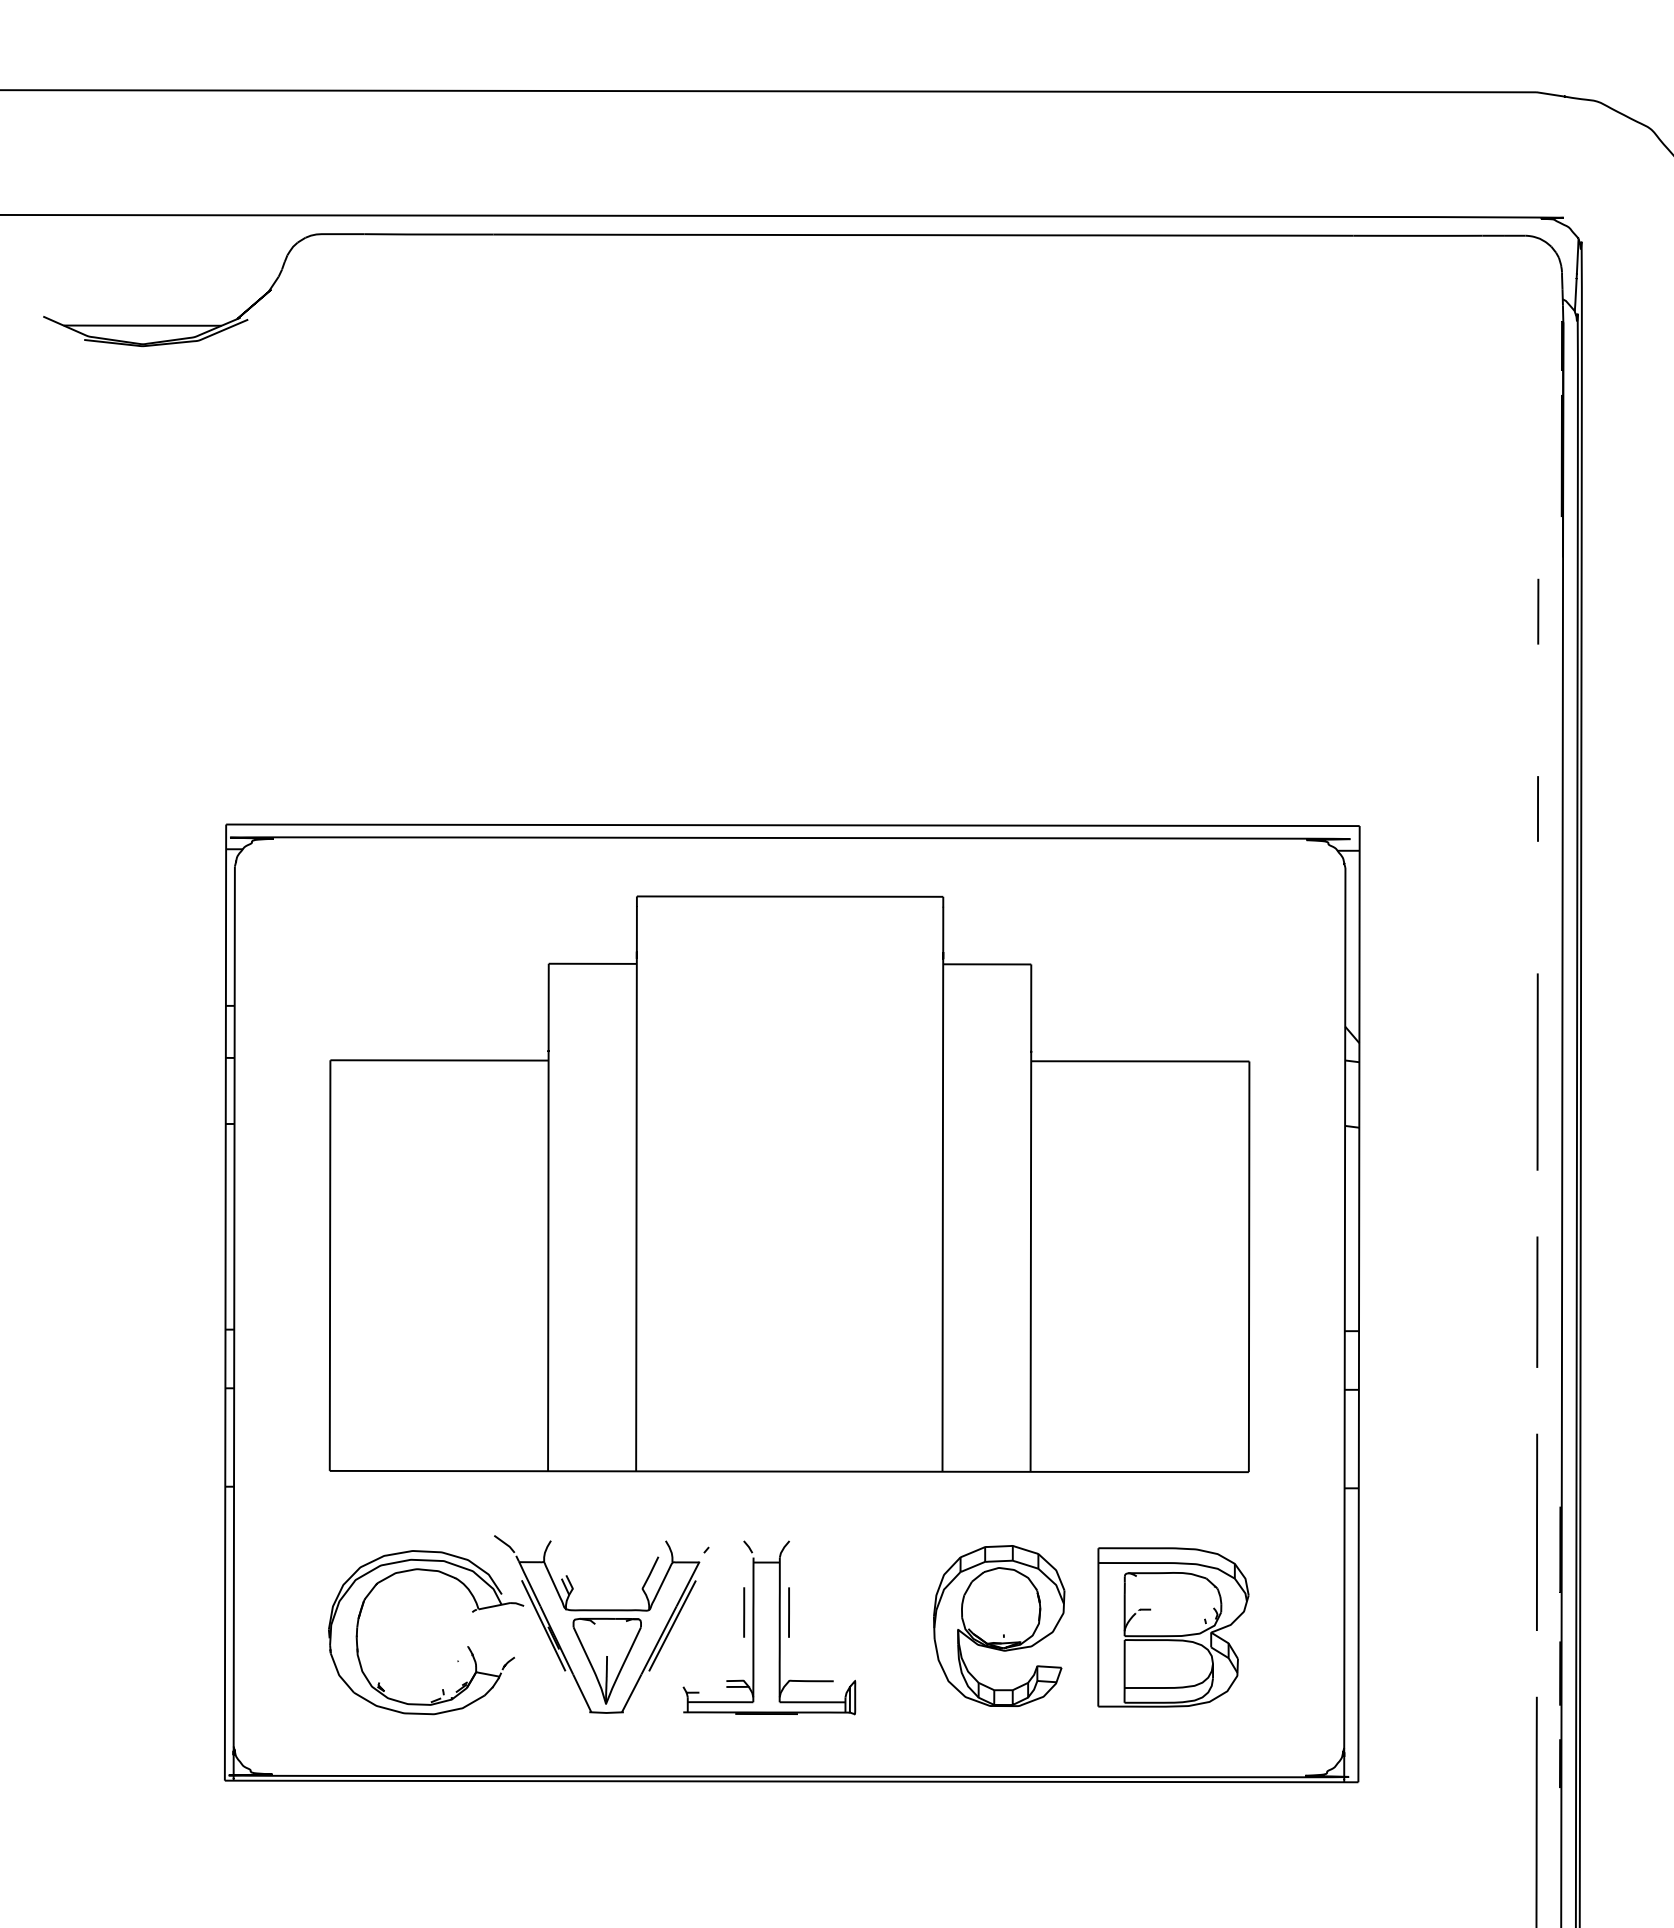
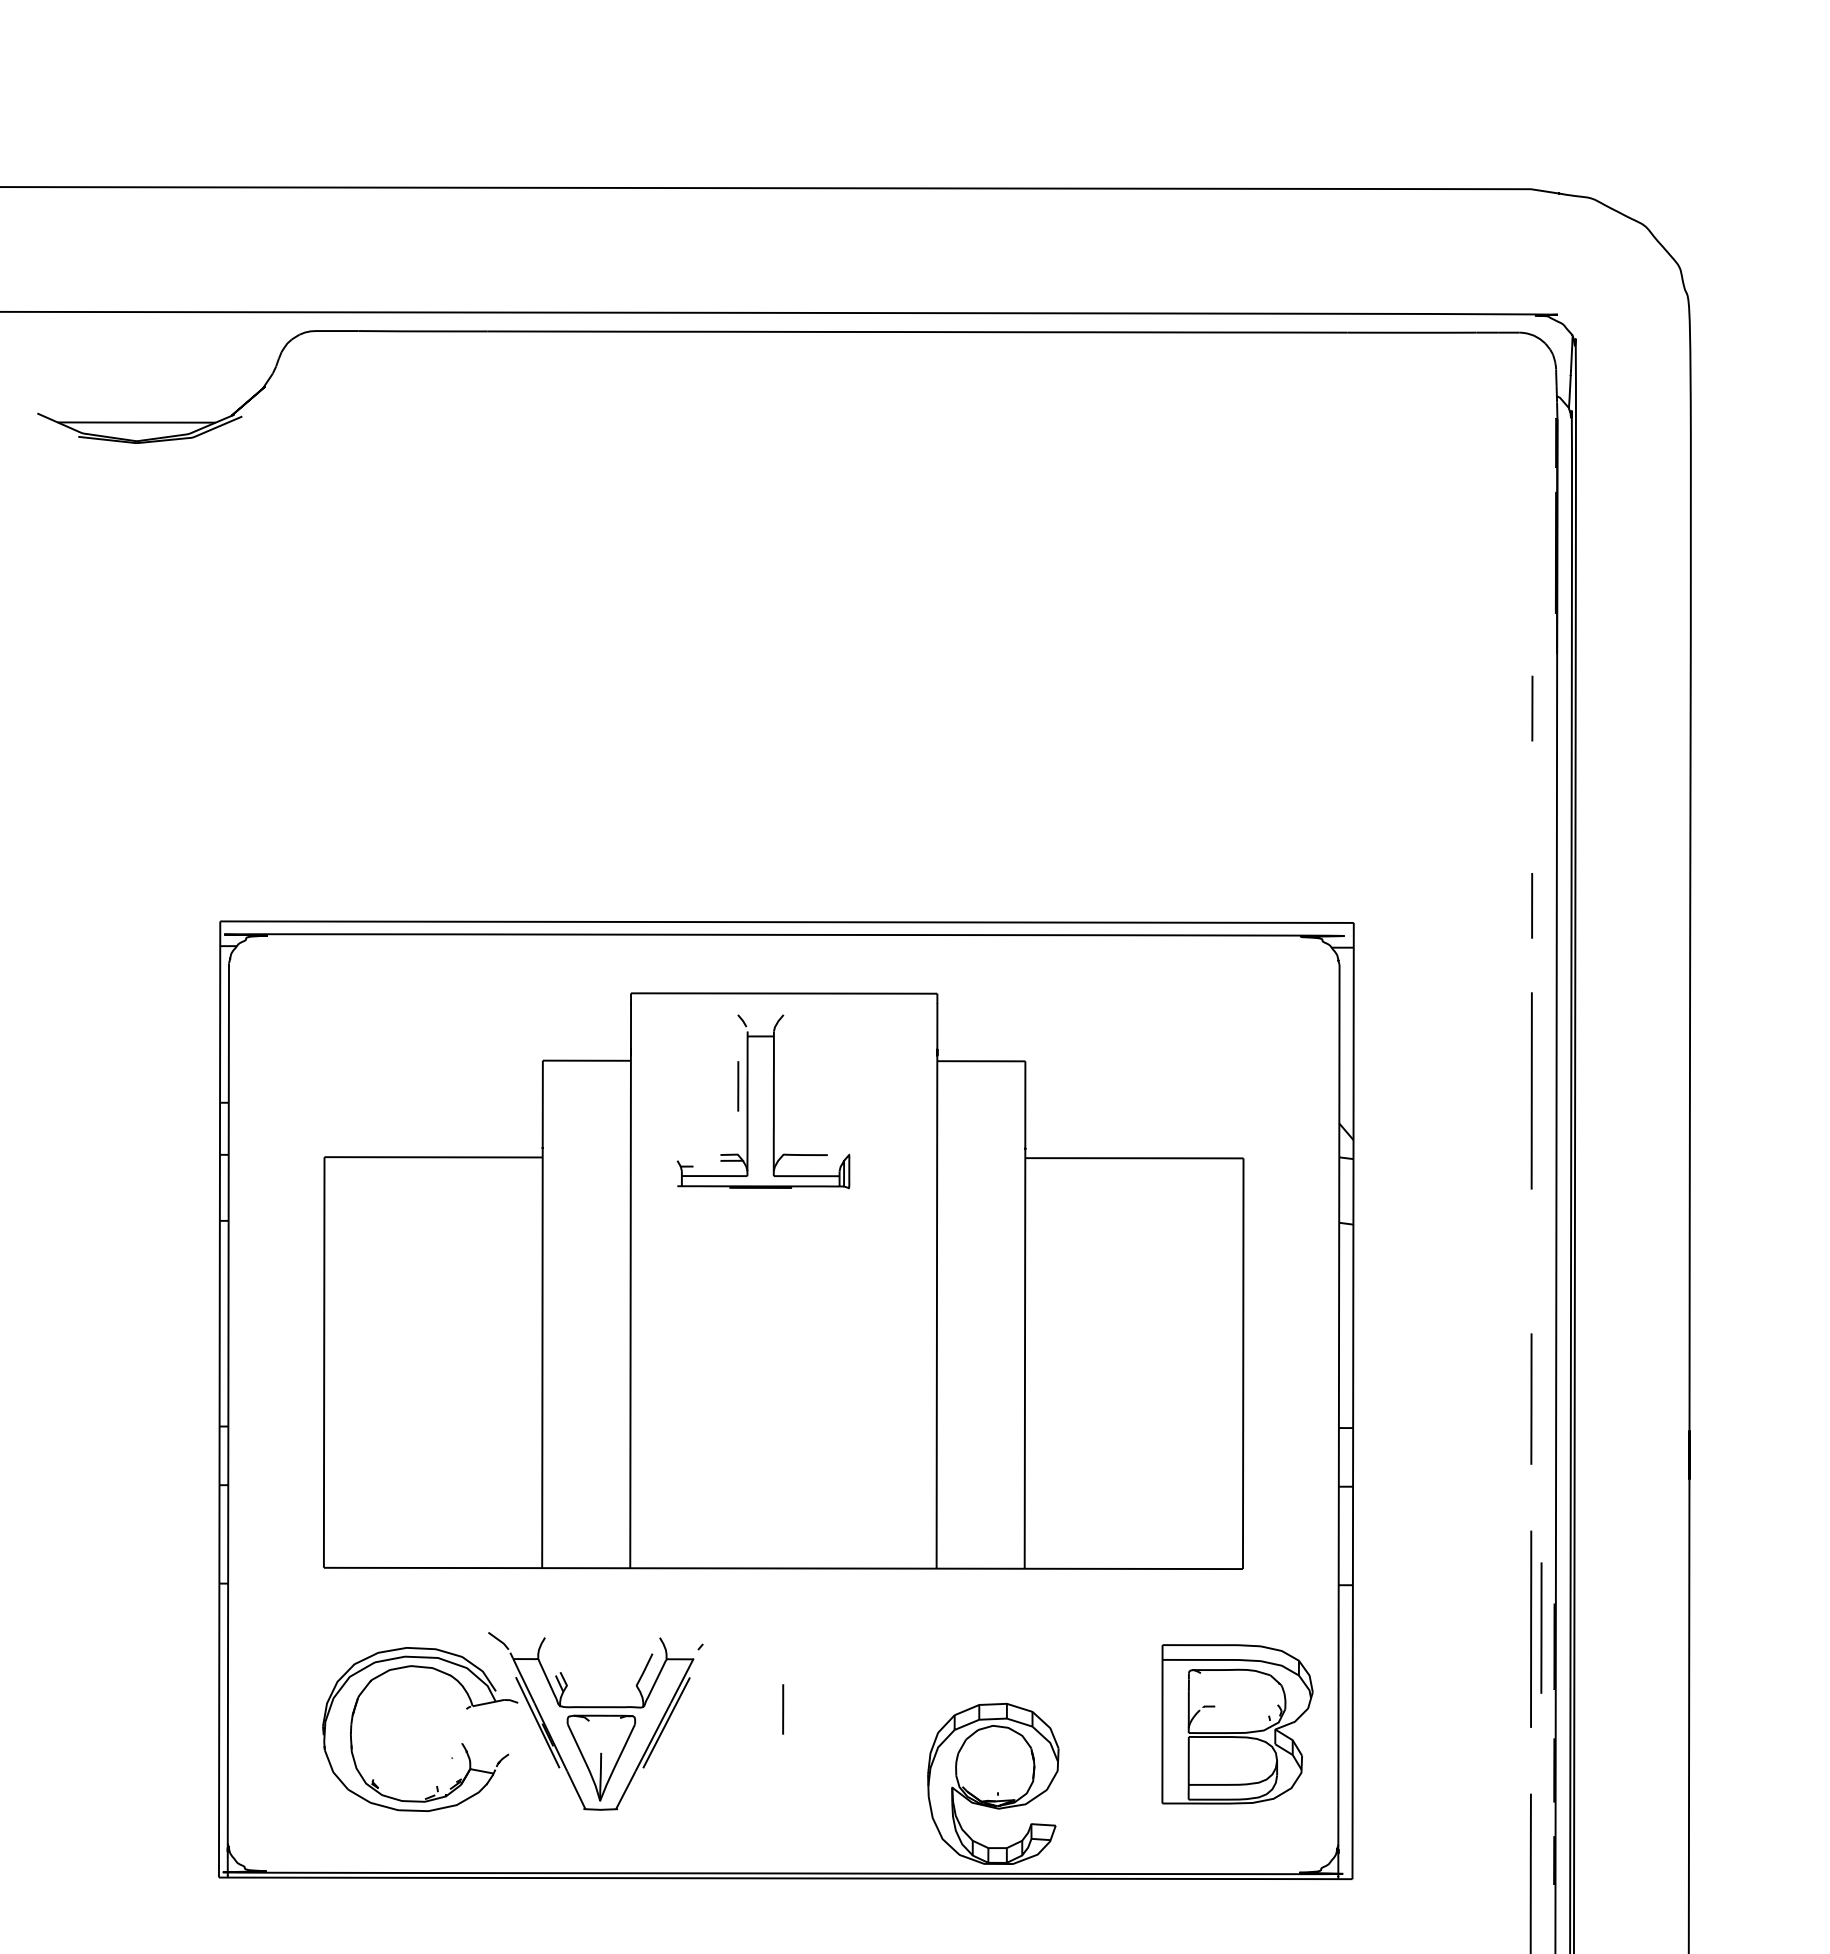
line: (1537, 1071) -> (1531, 1090), moved
line: (1547, 1530) -> (1541, 1627), added
part: (999, 1625) -> (993, 1783), moved
part: (769, 1627) -> (763, 1101), moved
part: (1173, 1627) -> (1237, 1724), moved

